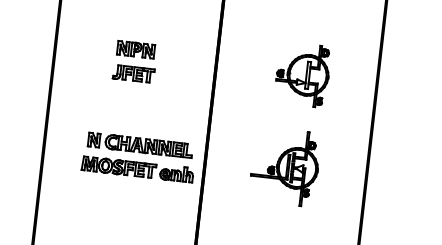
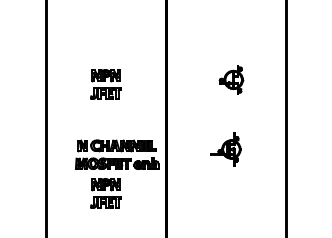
part: (303, 74) -> (231, 79), size x0.6
part: (284, 166) -> (225, 149), size x0.6
part: (117, 207) -> (105, 193), added

